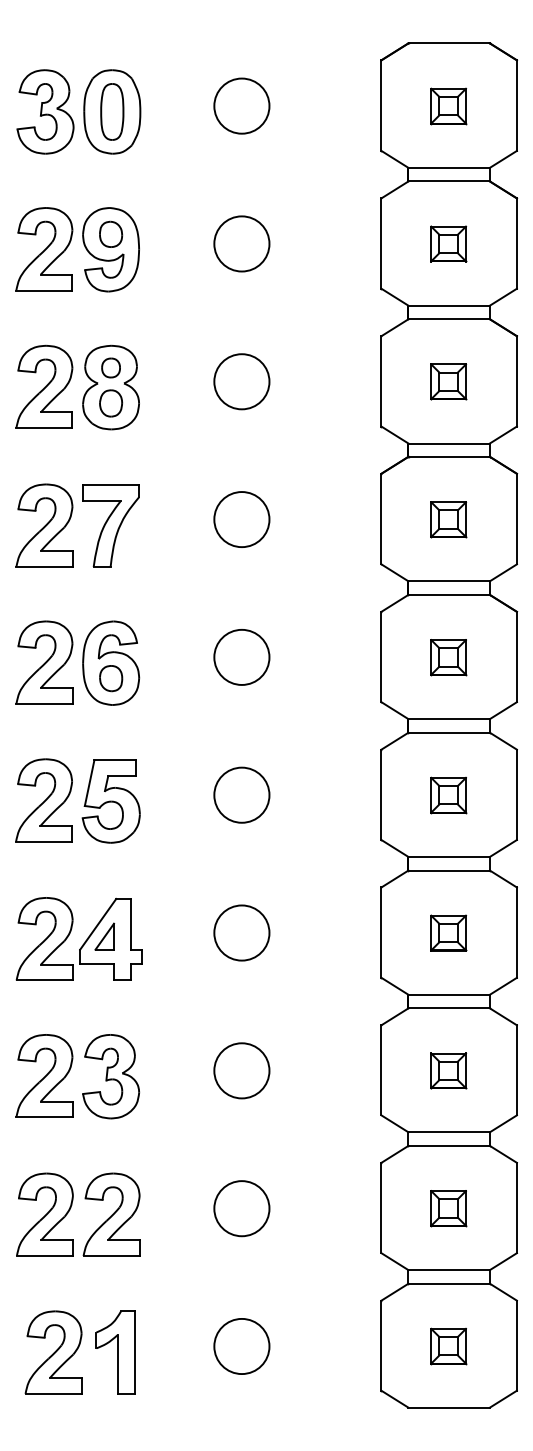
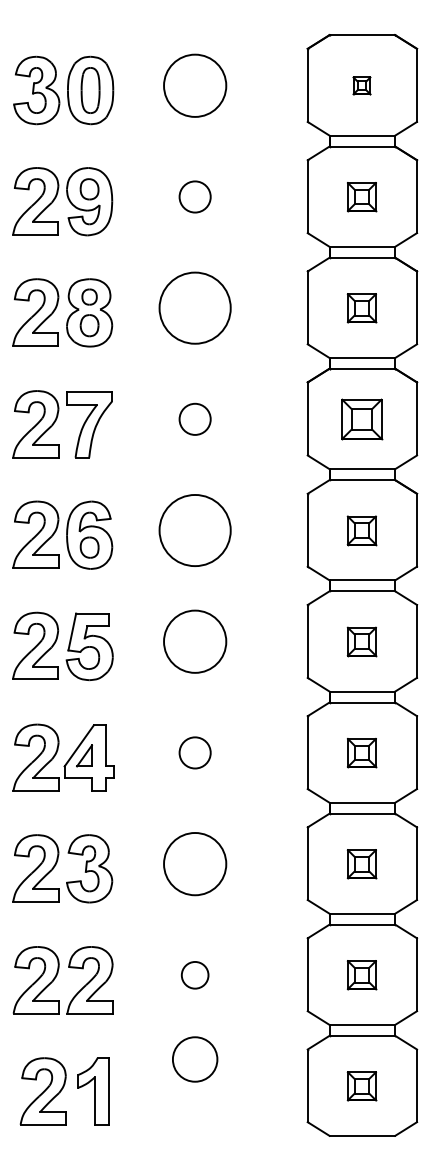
circle: (241, 105) -> (194, 85), size x1.4
part: (448, 105) -> (361, 85), size x0.6
circle: (241, 243) -> (194, 196), size x0.7
circle: (241, 380) -> (194, 307), size x1.6
circle: (241, 519) -> (194, 419), size x0.7
part: (448, 519) -> (361, 419), size x1.4
circle: (241, 657) -> (194, 530), size x1.6
circle: (241, 794) -> (194, 641), size x1.4
circle: (241, 932) -> (194, 752), size x0.7
circle: (241, 1070) -> (194, 863), size x1.4
circle: (241, 1208) -> (194, 975), size x0.6
circle: (242, 1346) -> (195, 1059), moved

